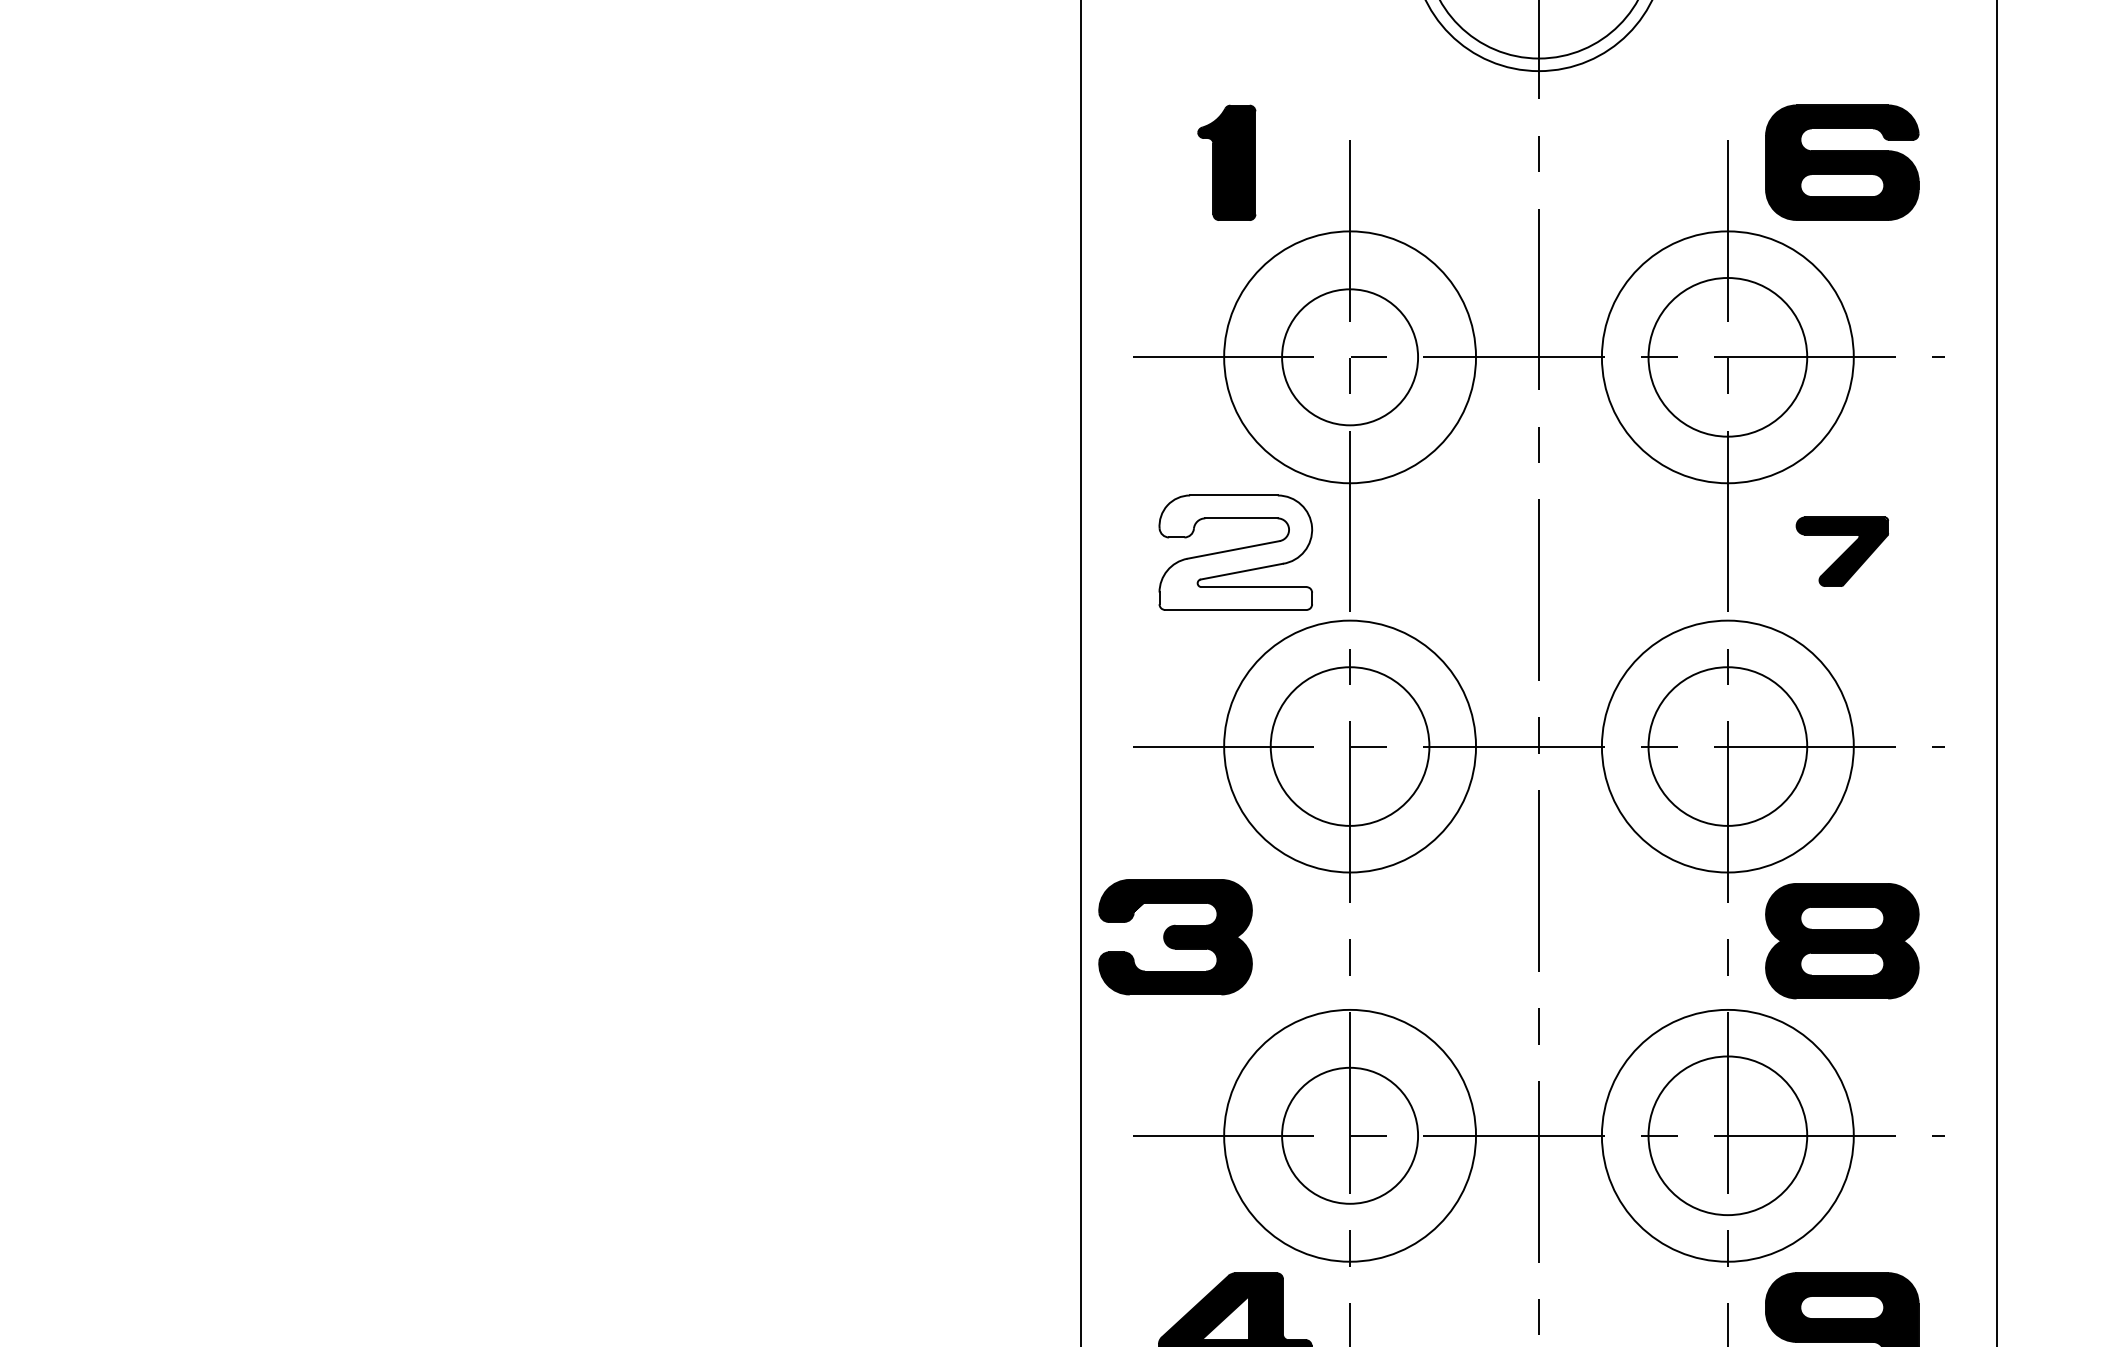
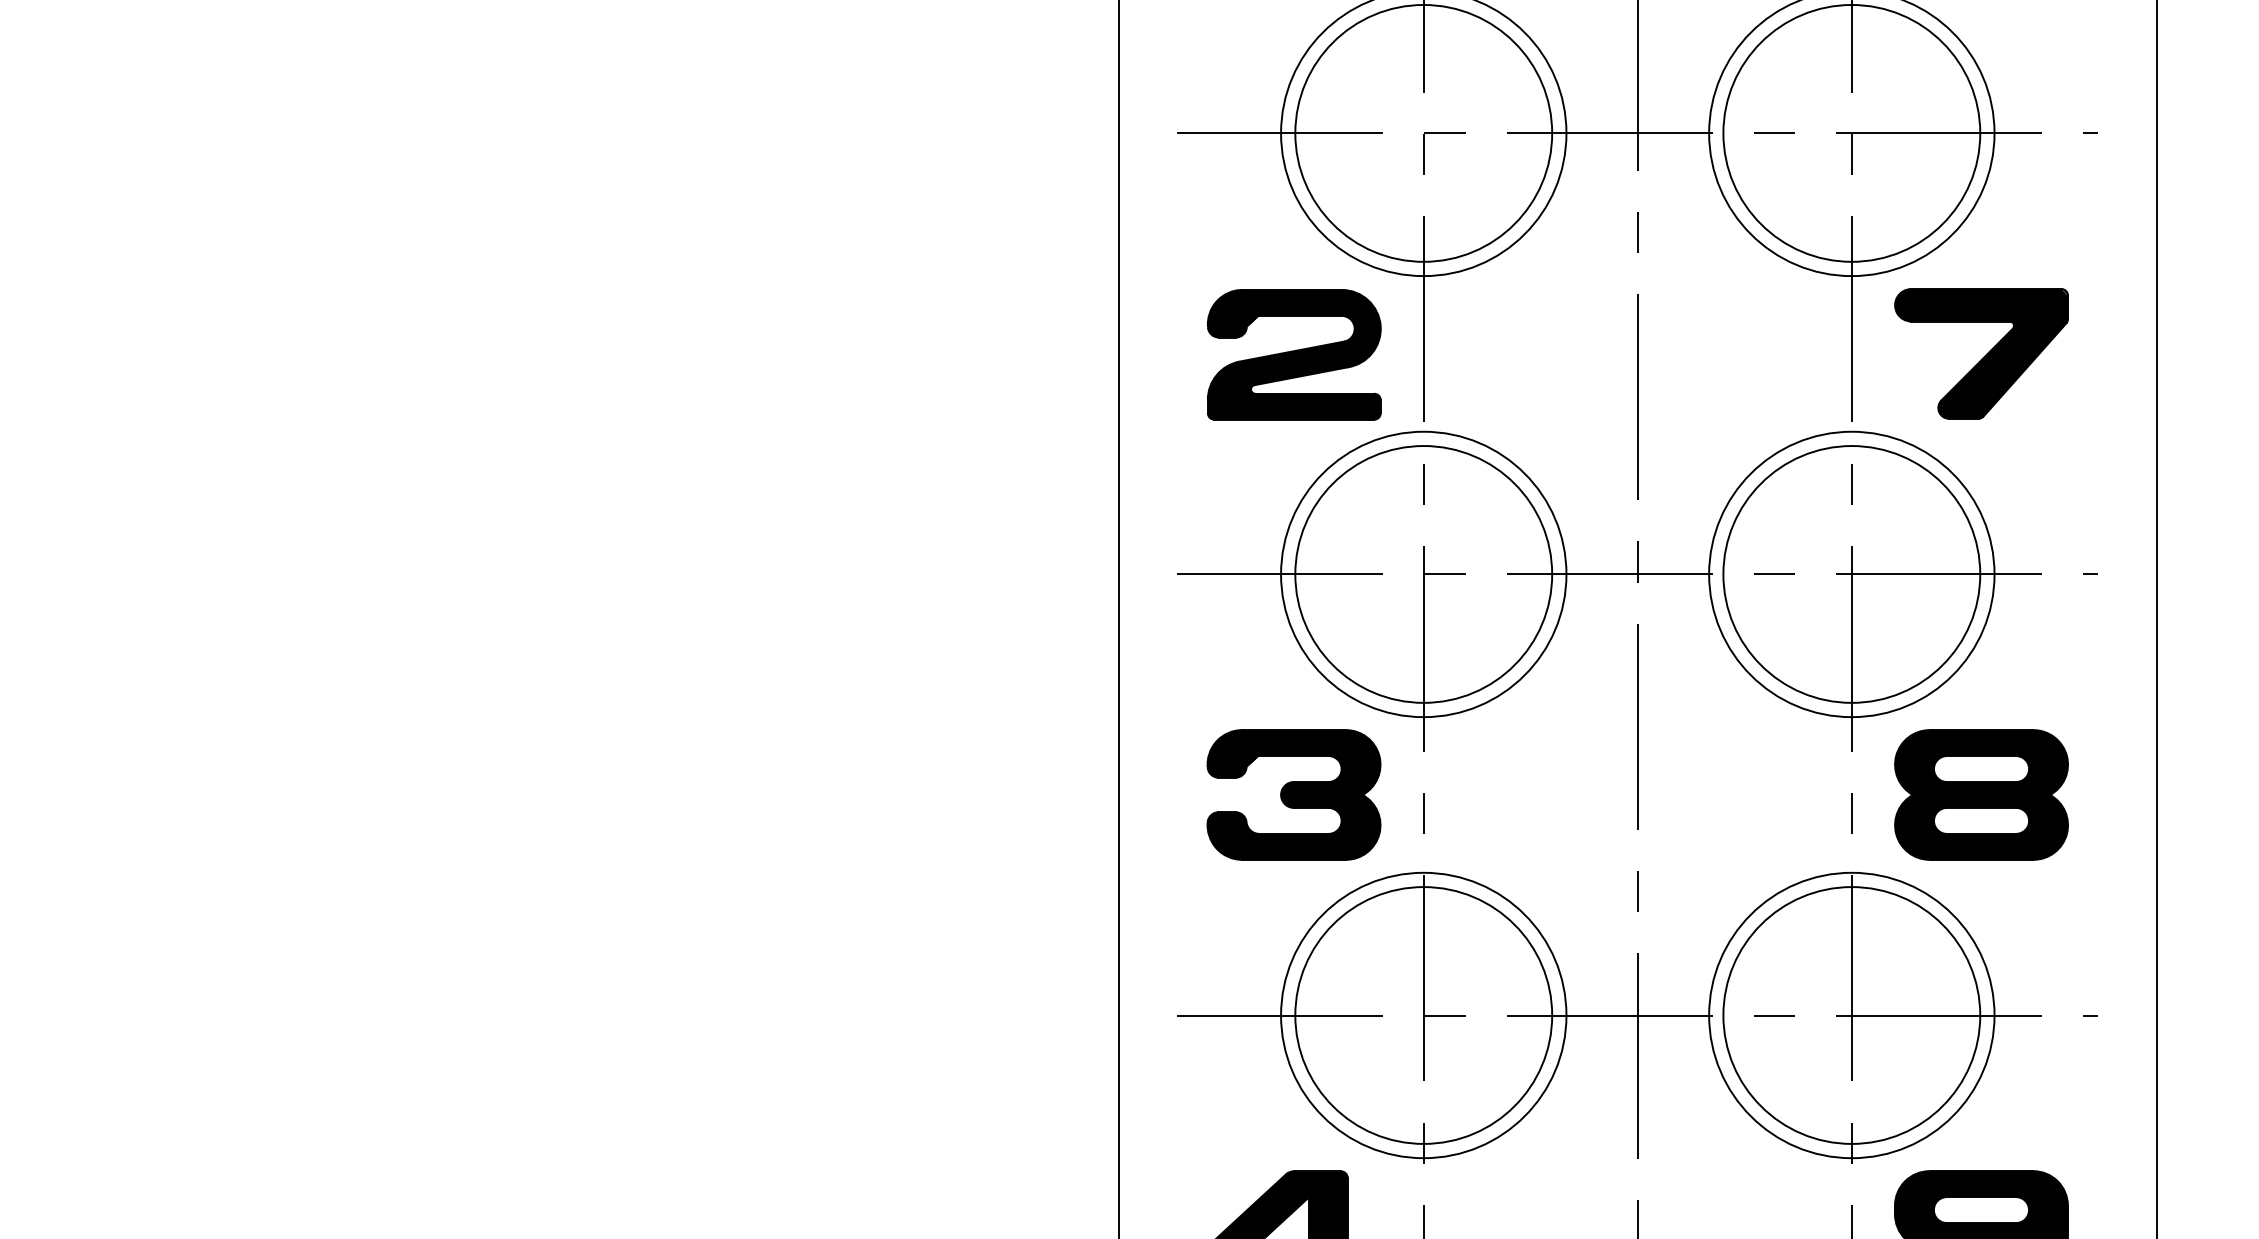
circle: (1349, 357) -> (1423, 133), size x1.67
circle: (1727, 357) -> (1851, 133), size x1.43
part: (1842, 551) -> (1981, 353), size x1.67
fill: (1235, 552) -> (1293, 354), added
circle: (1349, 746) -> (1423, 574), size x1.43
circle: (1727, 746) -> (1851, 574), size x1.43
part: (1175, 937) -> (1293, 795), moved
circle: (1349, 1135) -> (1423, 1015), size x1.67
circle: (1727, 1135) -> (1851, 1015), size x1.43

